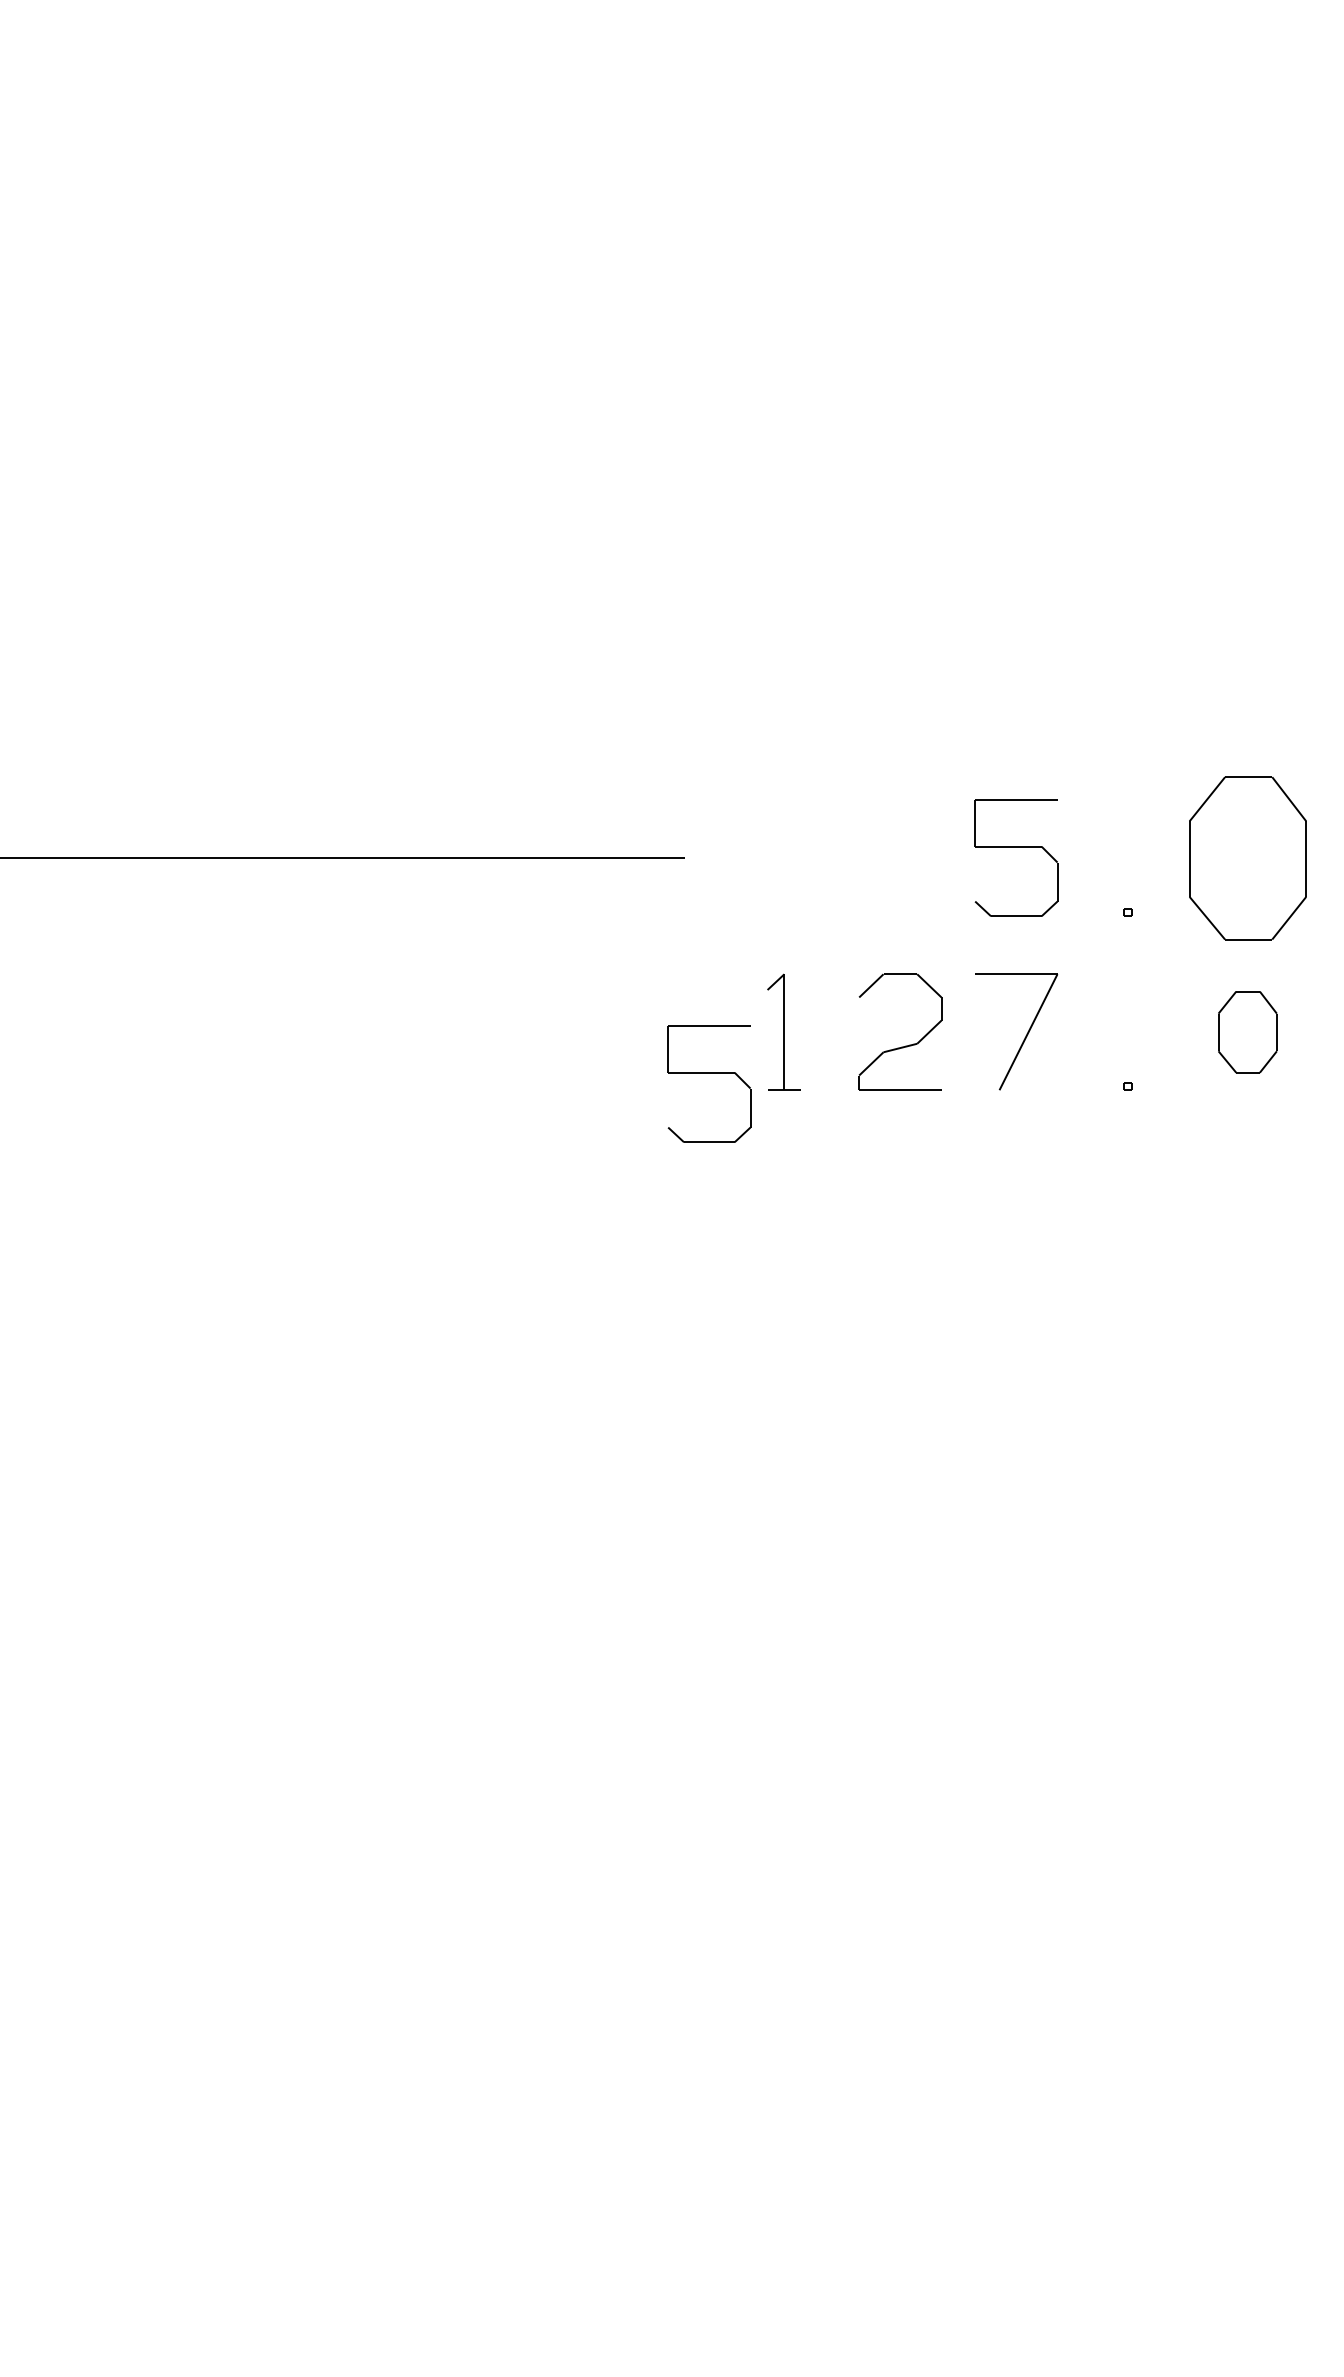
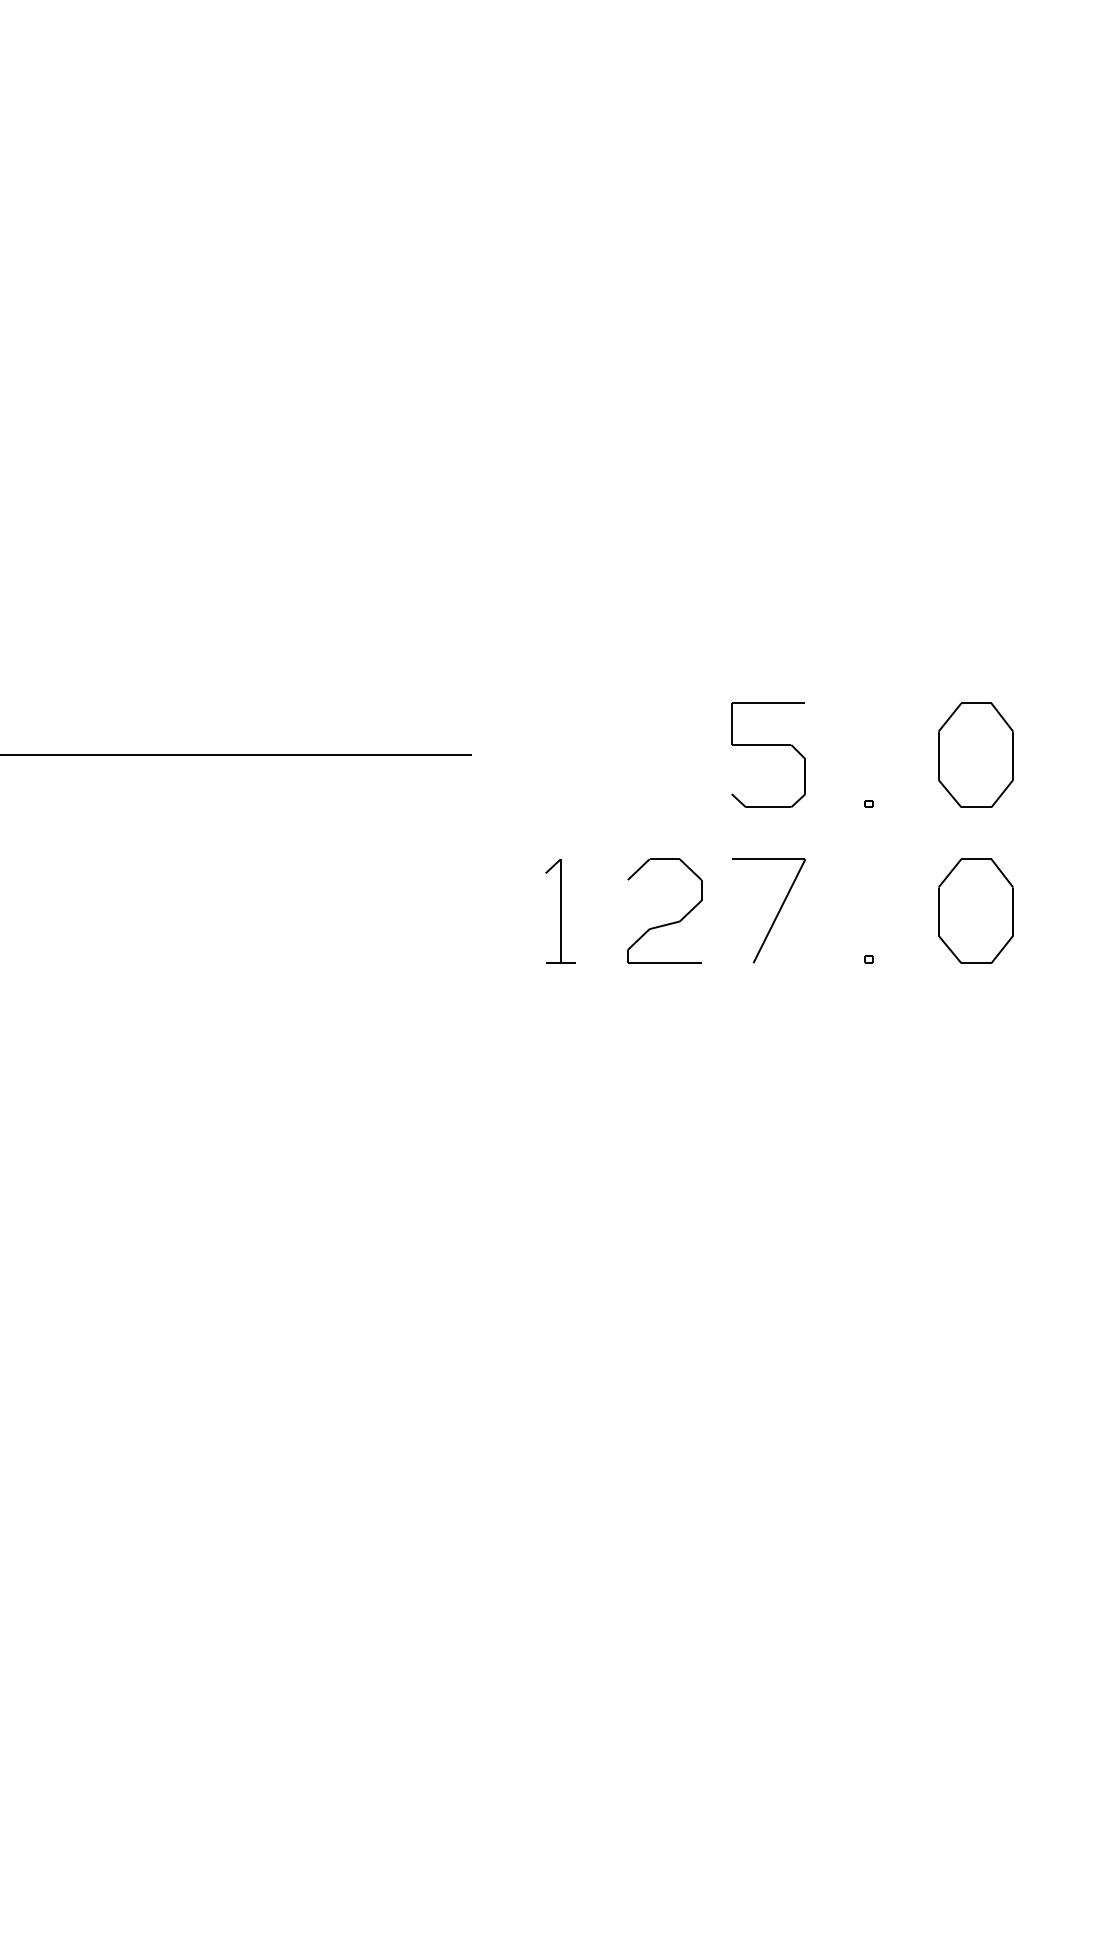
part: (1247, 857) -> (975, 754), size x0.71
part: (1247, 1031) -> (975, 910), size x1.43
part: (709, 1073) -> (493, 948), removed

